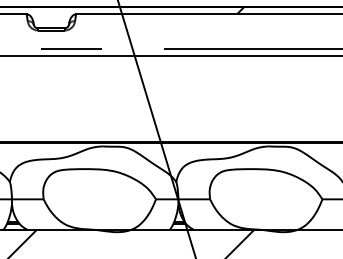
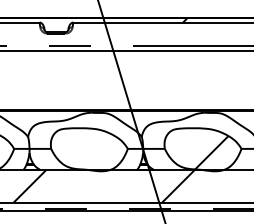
hatch: (278, 204) -> (211, 152), added

